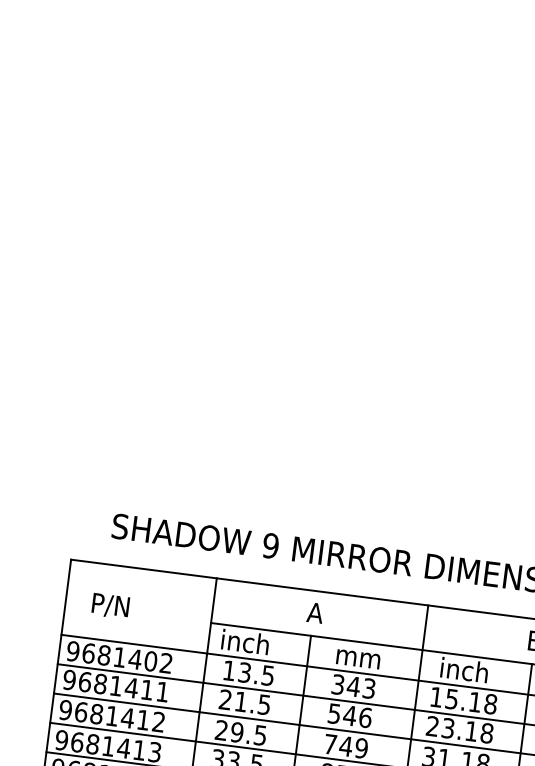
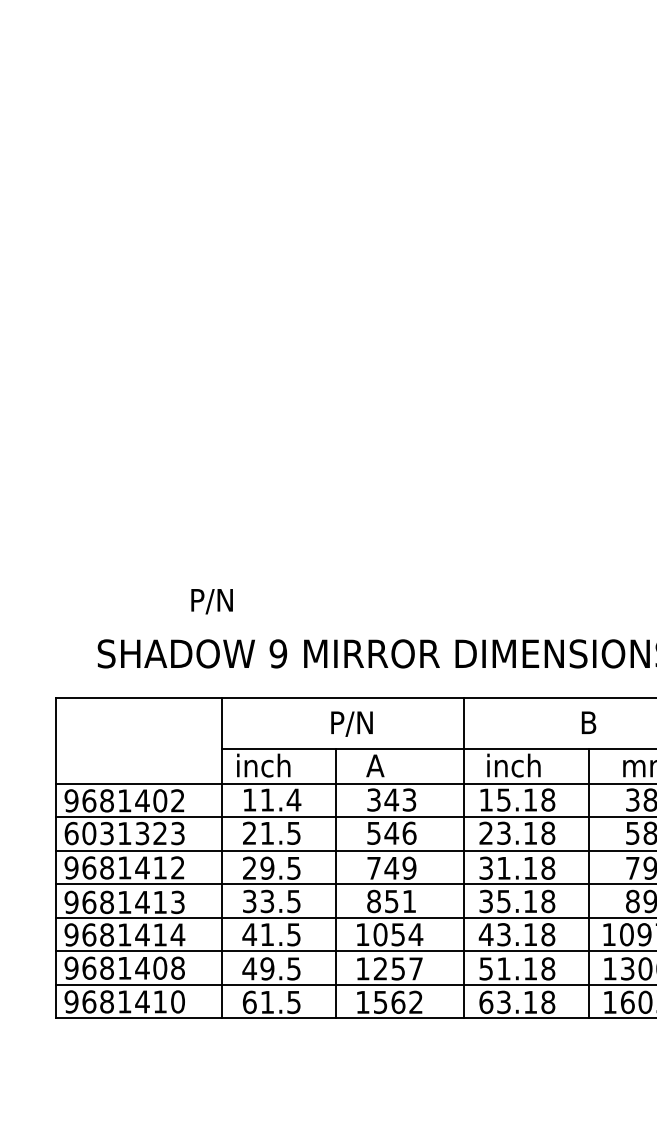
text: (110, 606) -> (211, 601), moved
text: (326, 614) -> (350, 723), A -> P/N
text: (357, 656) -> (391, 765), mm -> A
text: (256, 673) -> (280, 799), 13.5 -> 11.4
text: (115, 685) -> (124, 833), 9681411 -> 6031323

